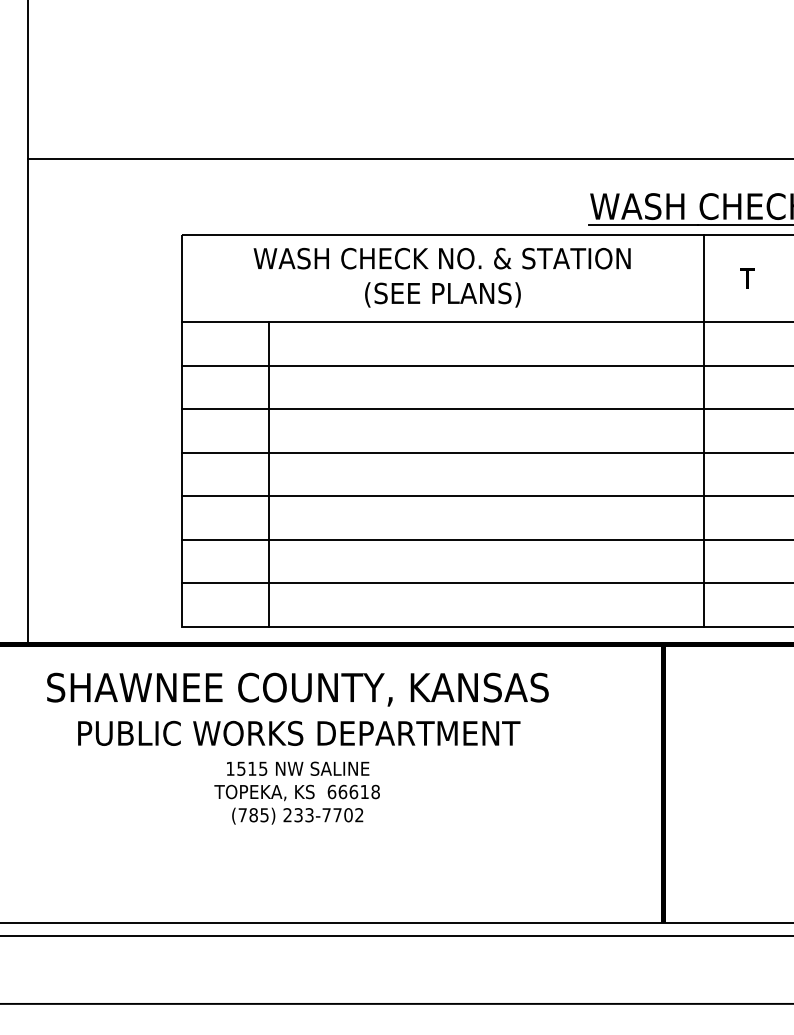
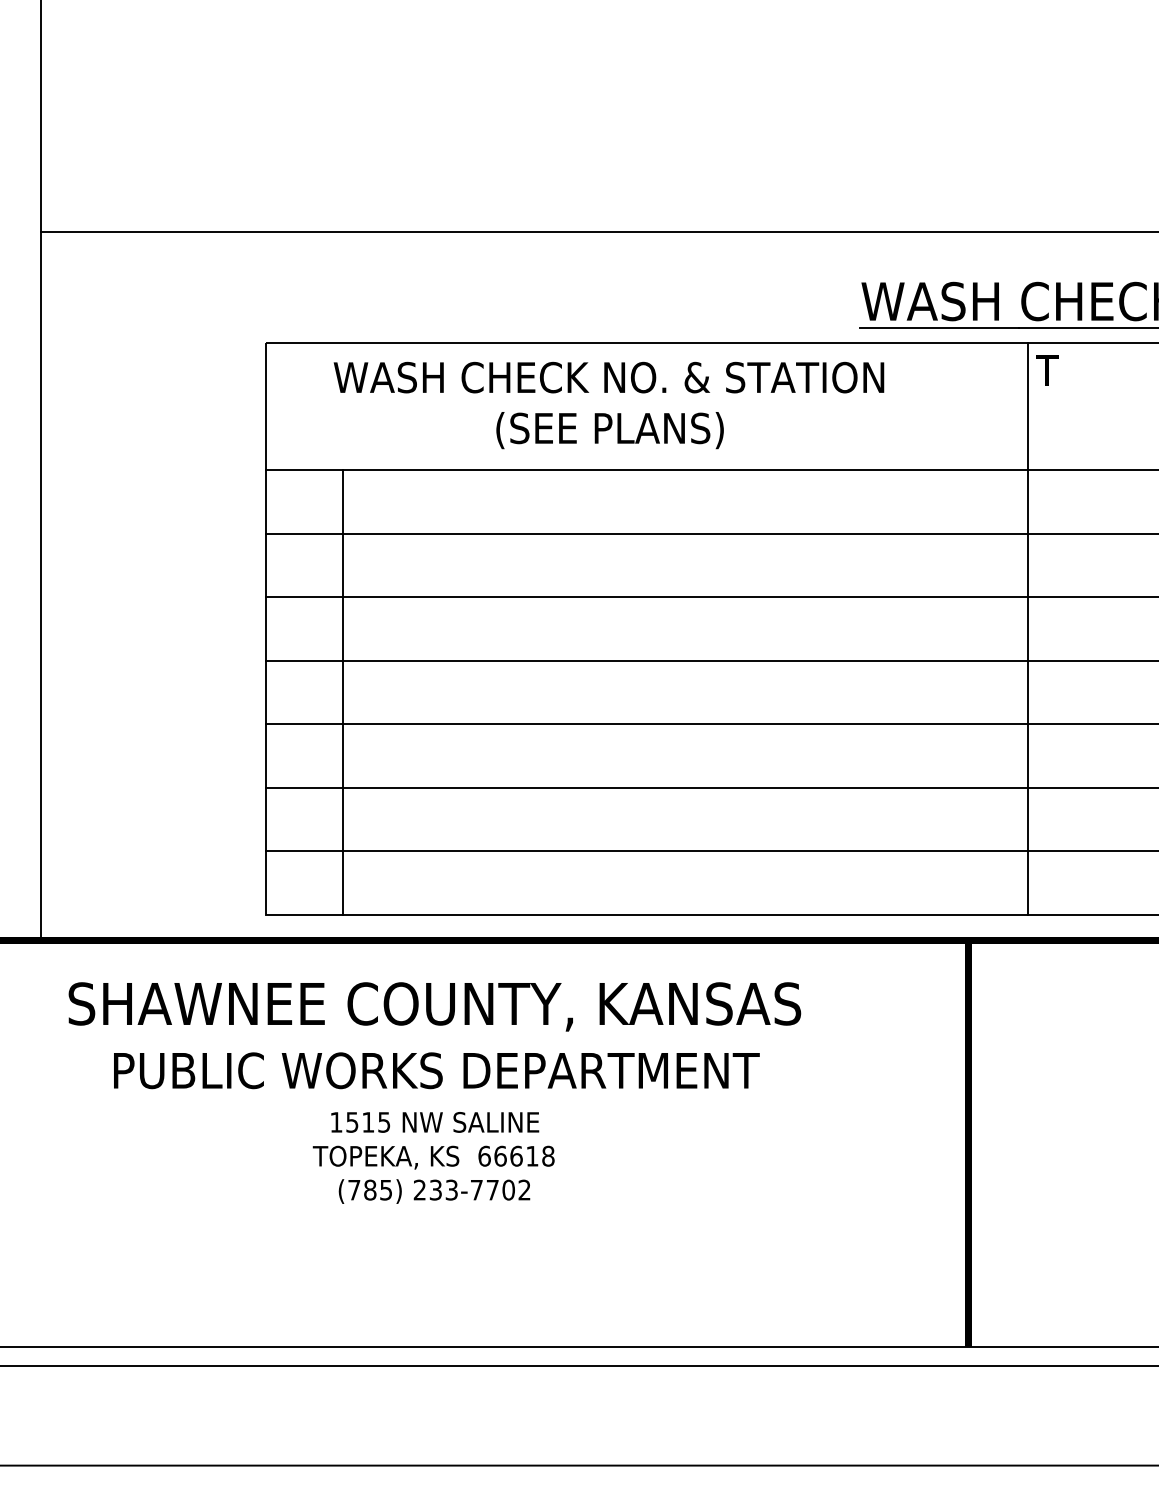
text: (441, 277) -> (607, 405), moved
text: (747, 278) -> (1047, 370), moved
line: (269, 474) -> (343, 692), moved

